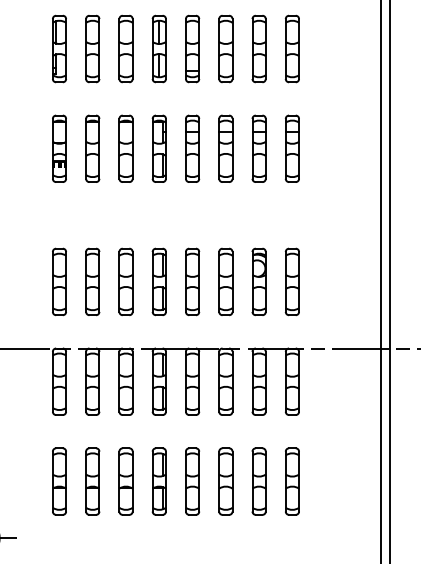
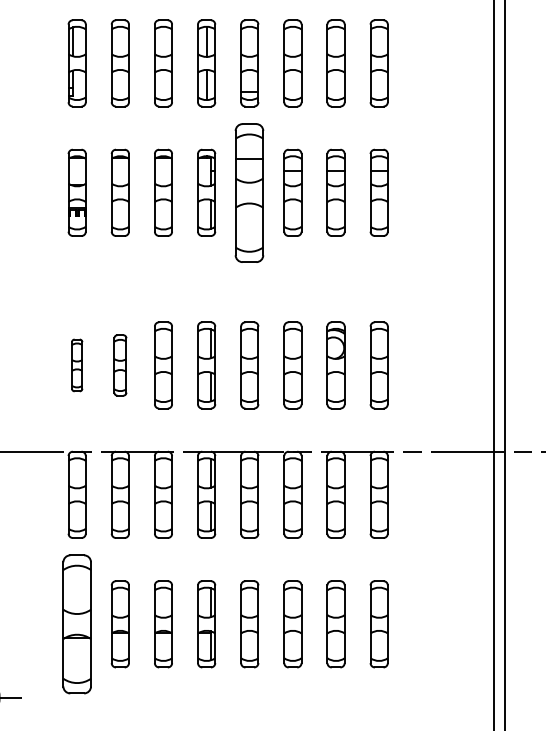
part: (192, 148) -> (249, 192), size x1.6
part: (59, 281) -> (77, 364), size x0.6
part: (92, 281) -> (120, 364), size x0.7
part: (59, 481) -> (77, 624), size x1.6

